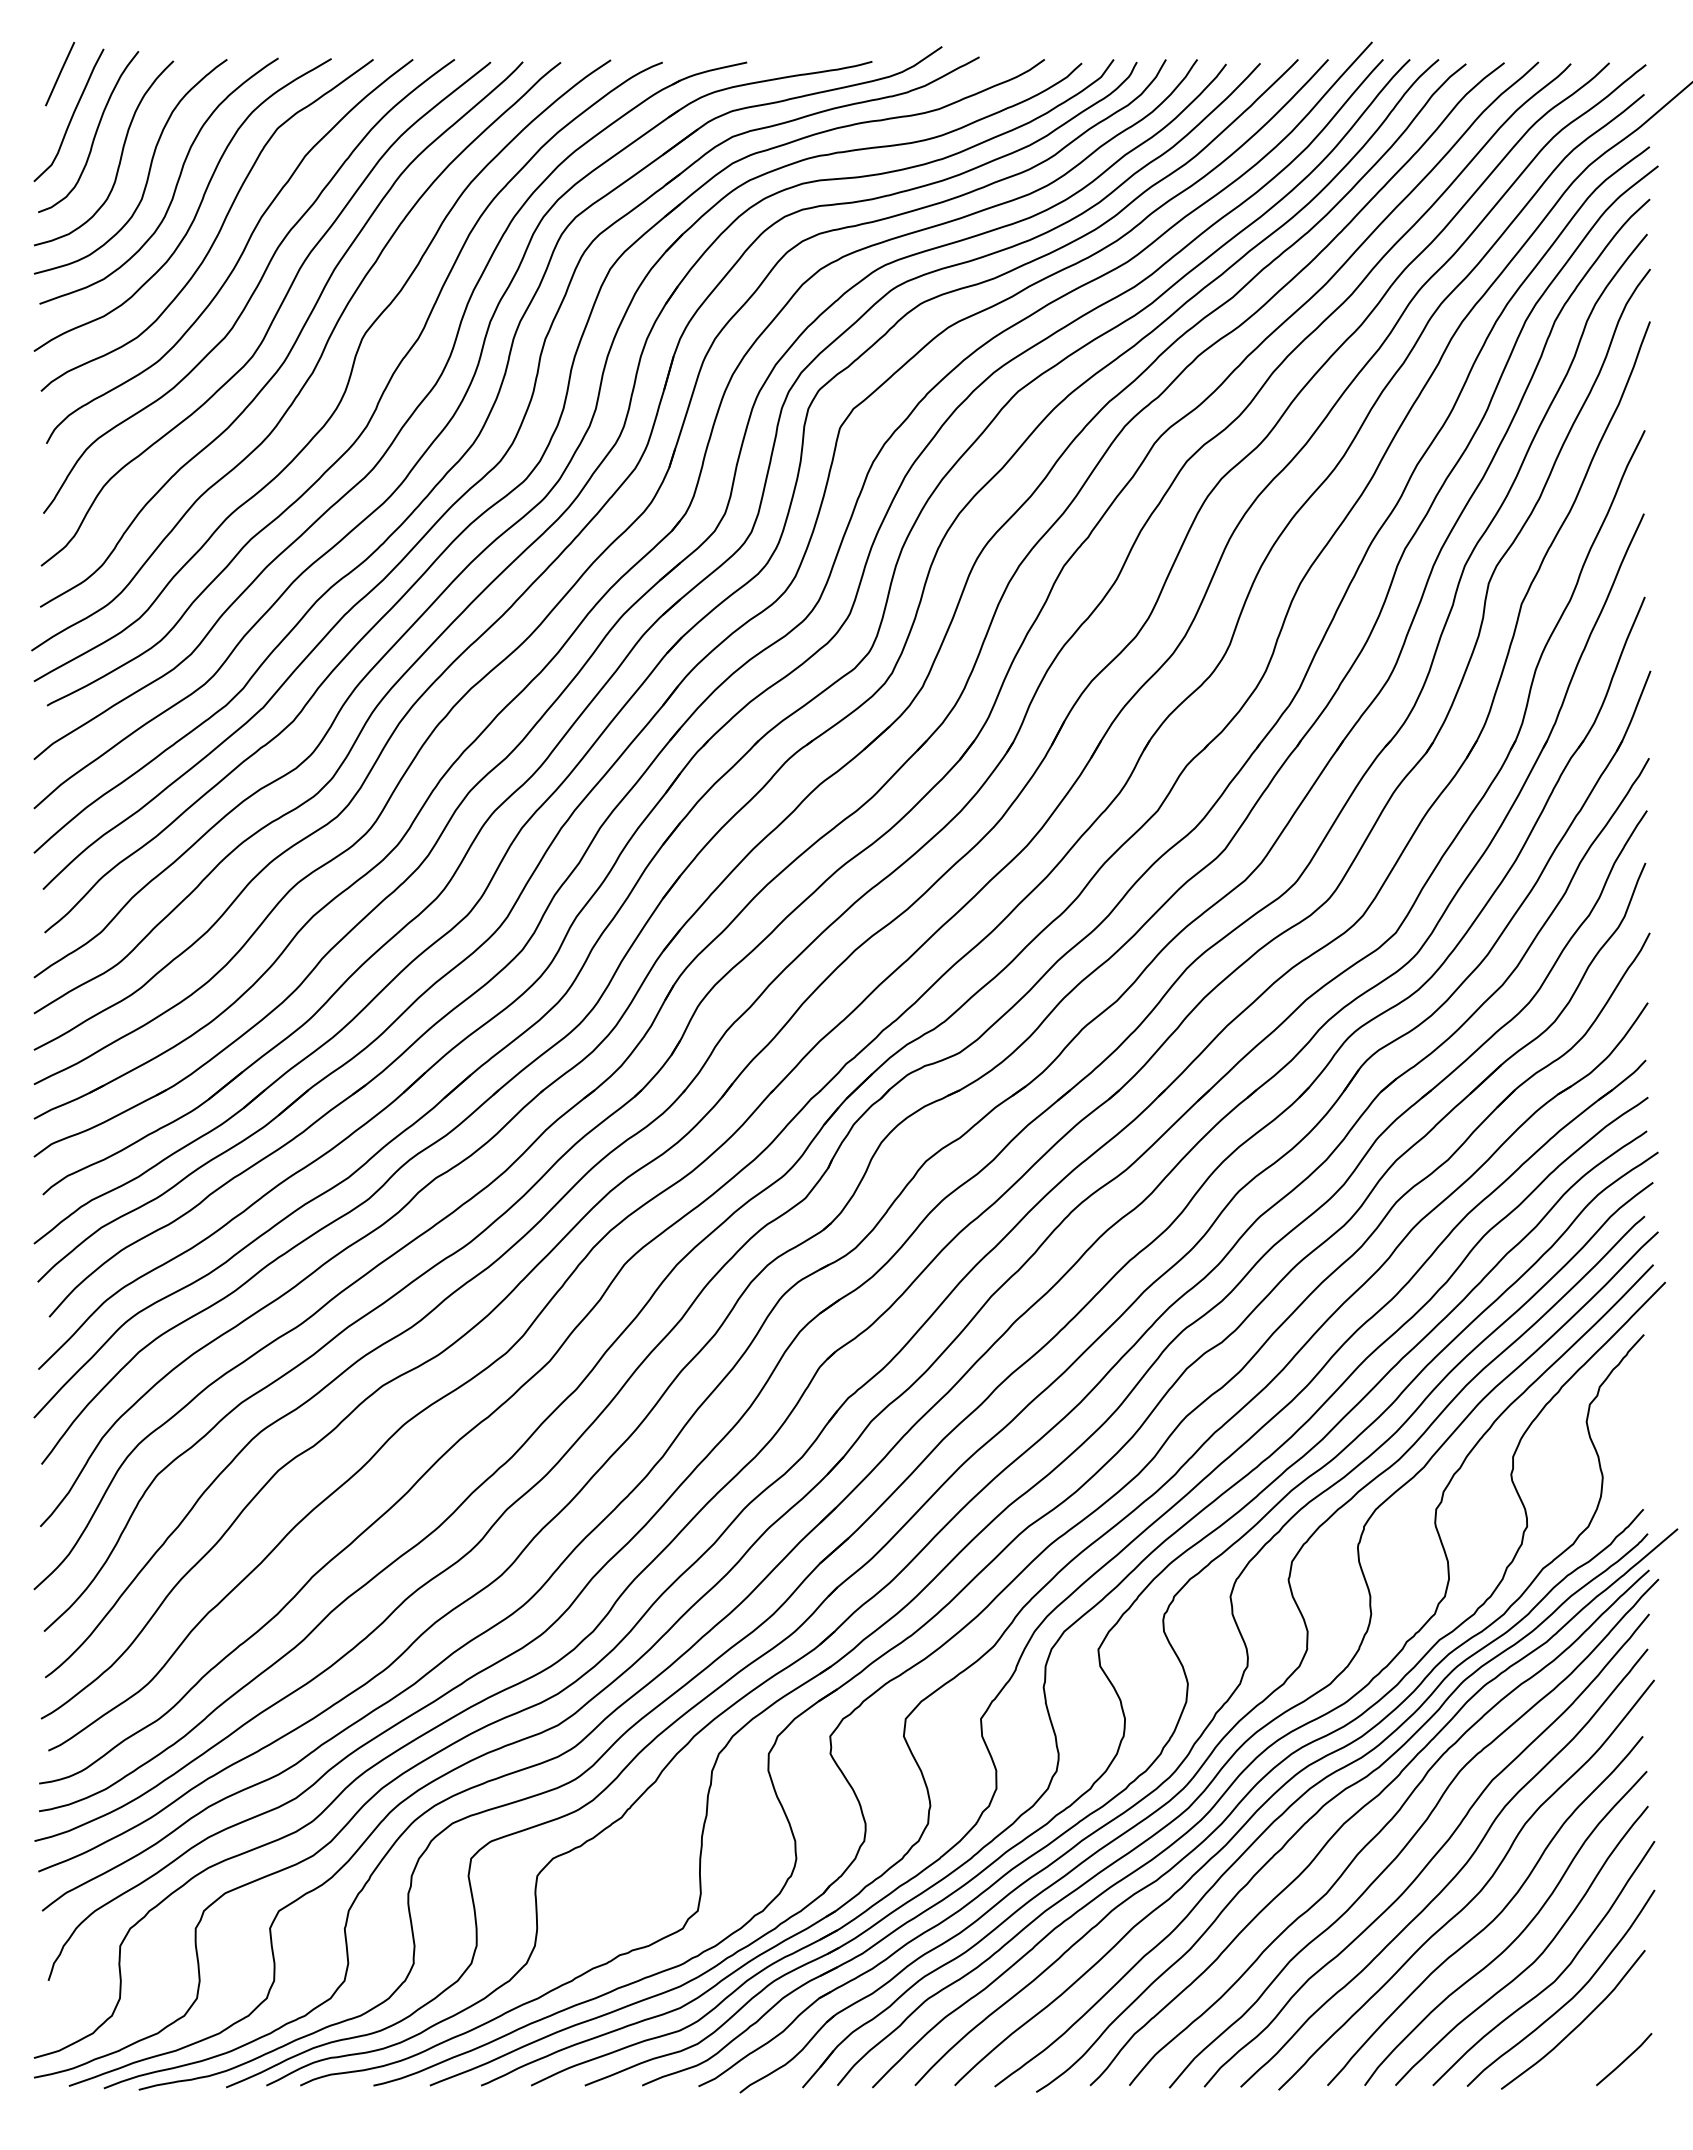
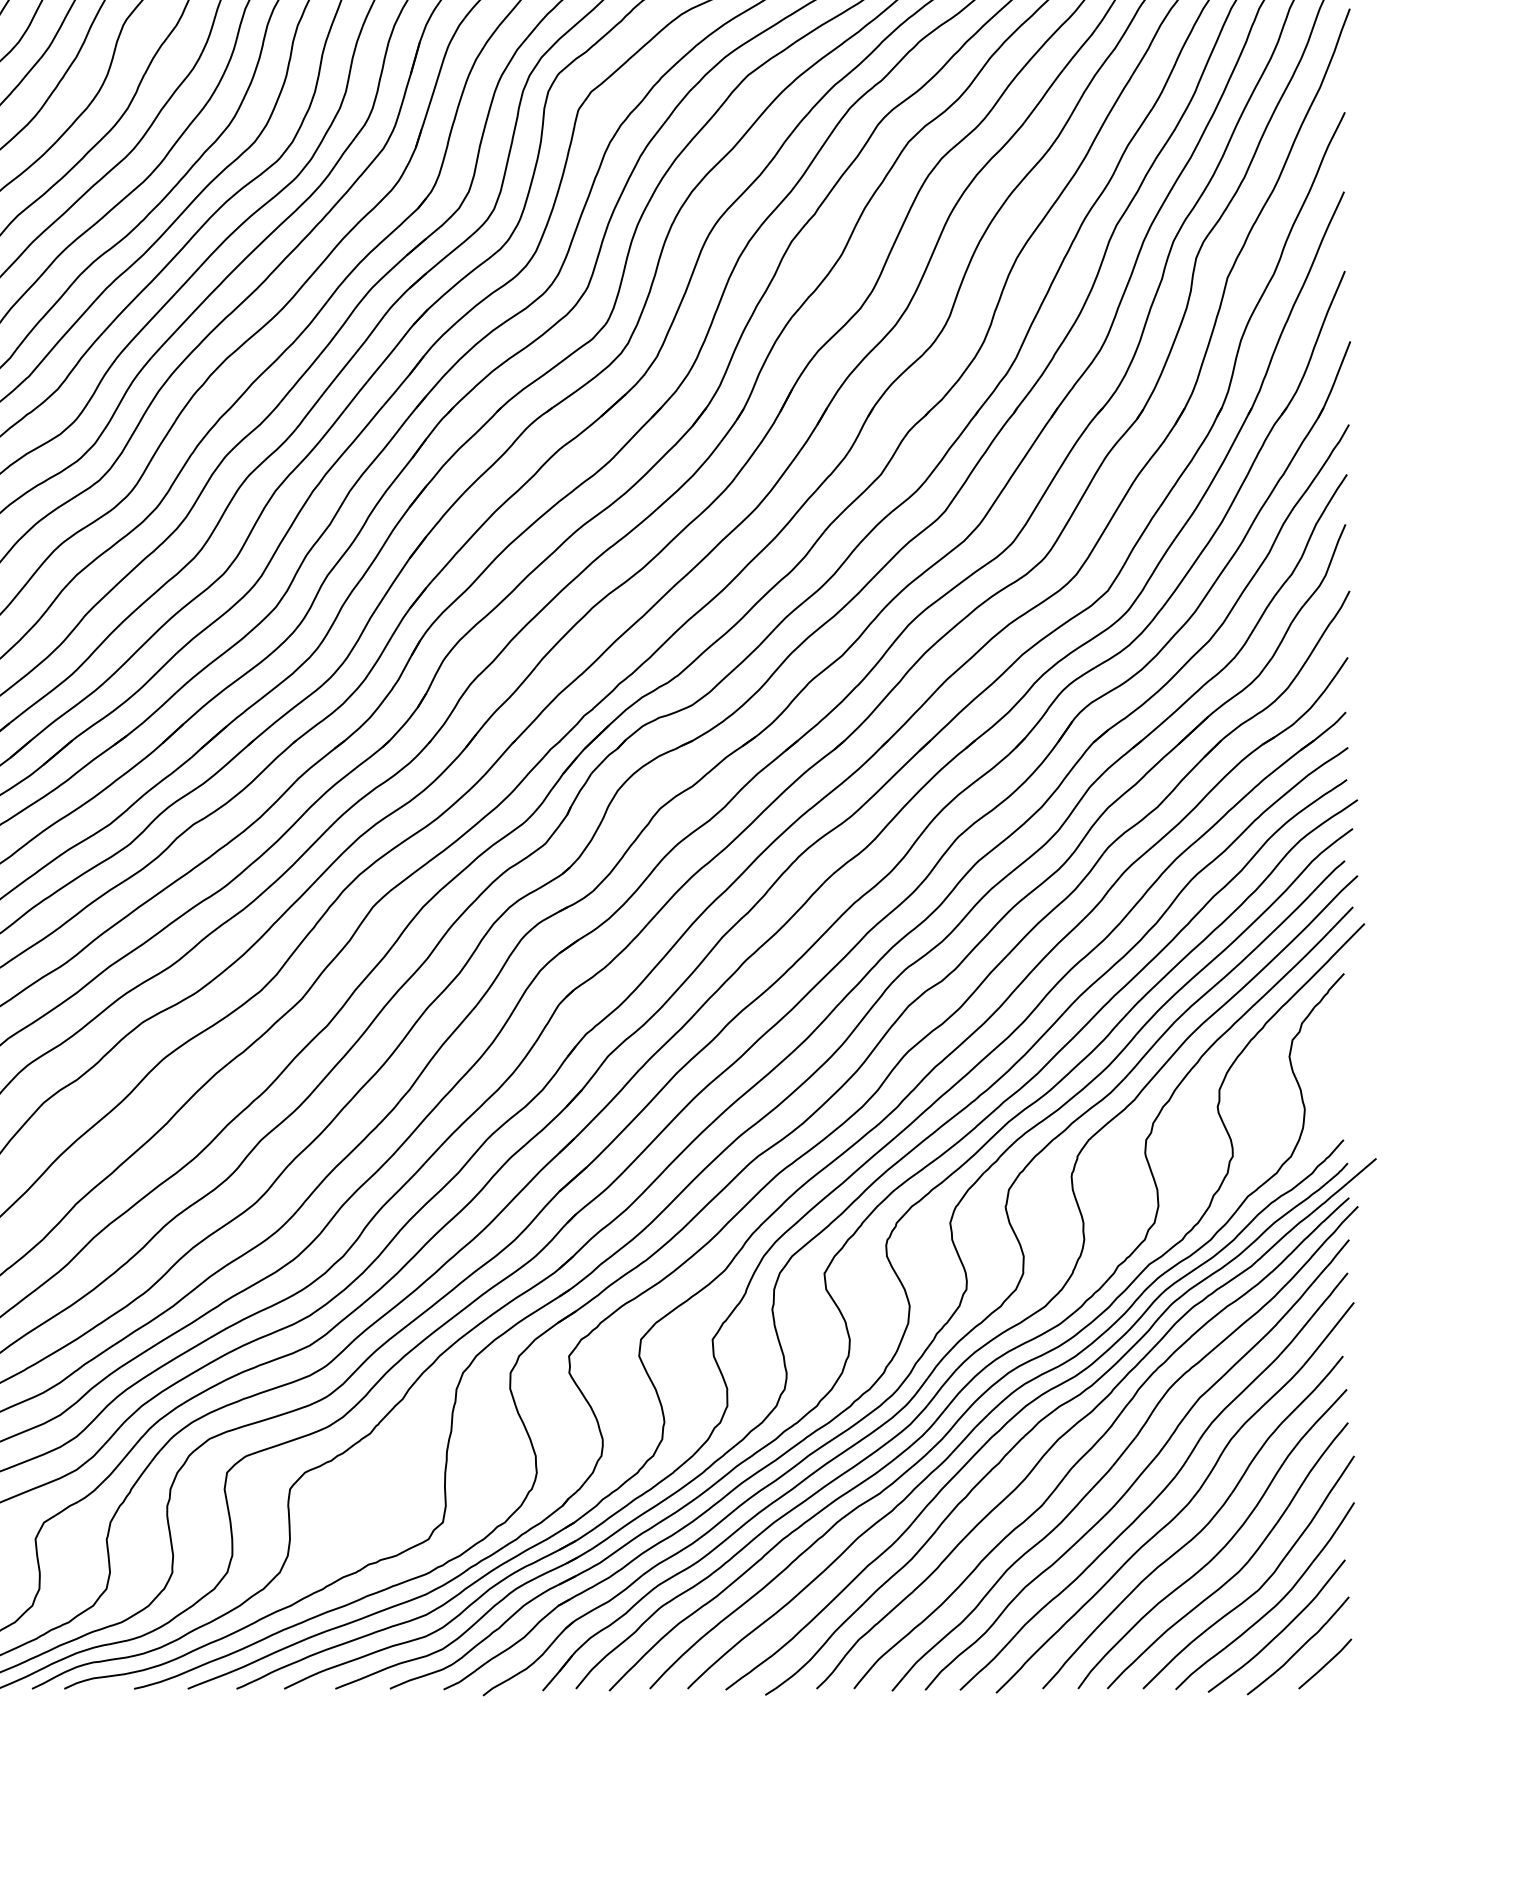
curve: (1597, 2042) -> (1299, 1647), added

